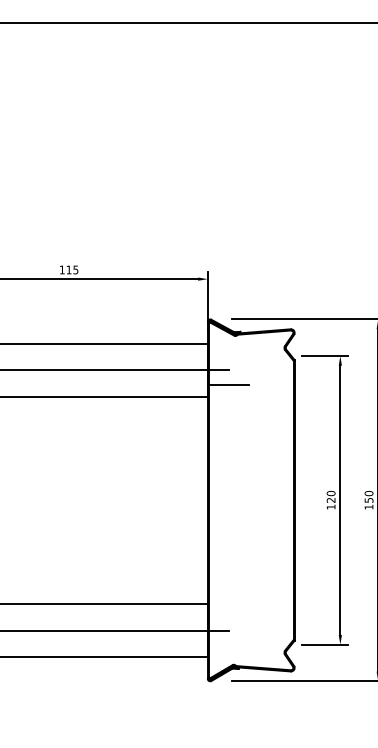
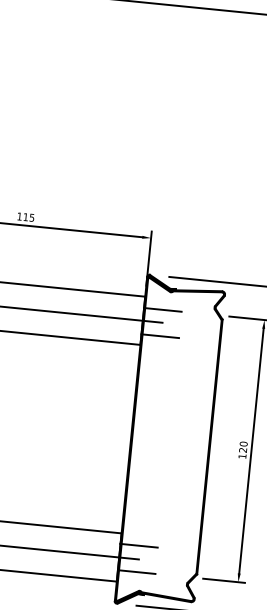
line: (228, 356) -> (162, 310), added
line: (227, 615) -> (138, 545), added
line: (228, 644) -> (136, 571), added

